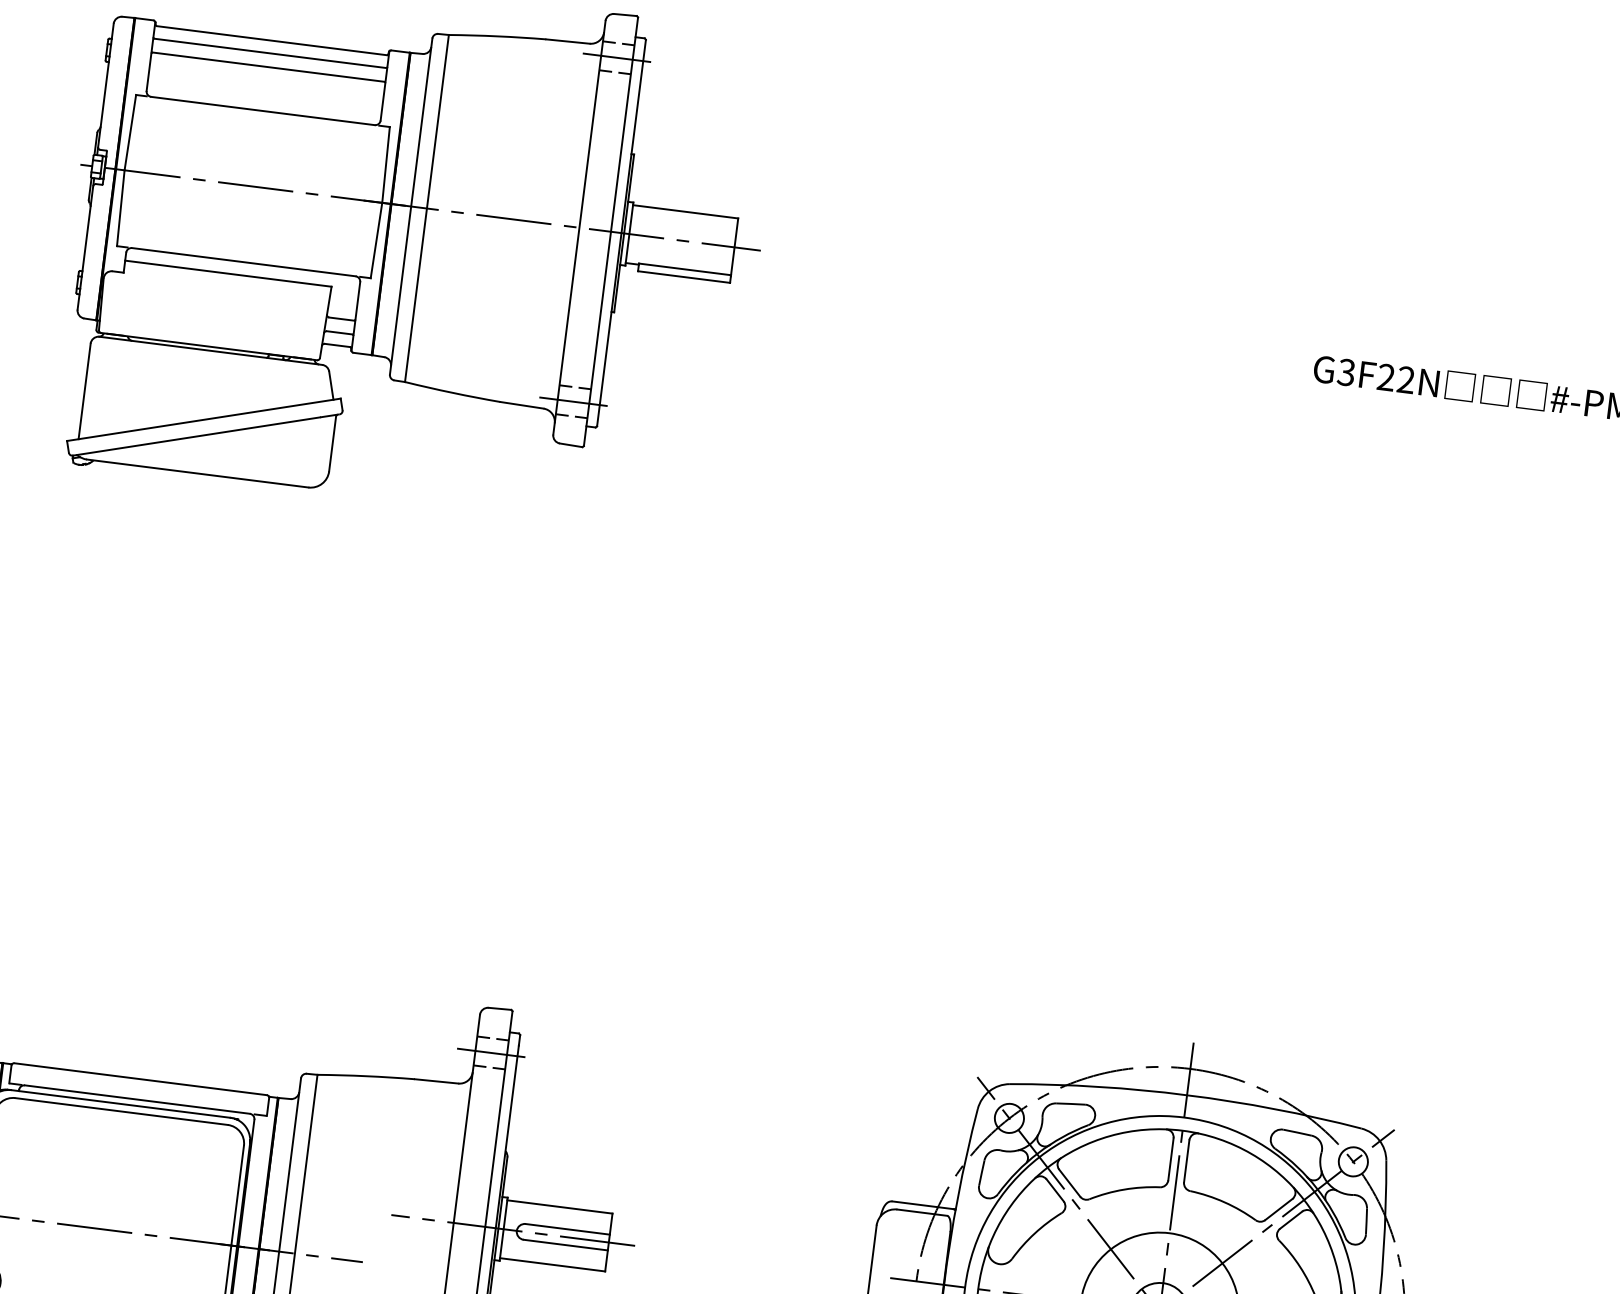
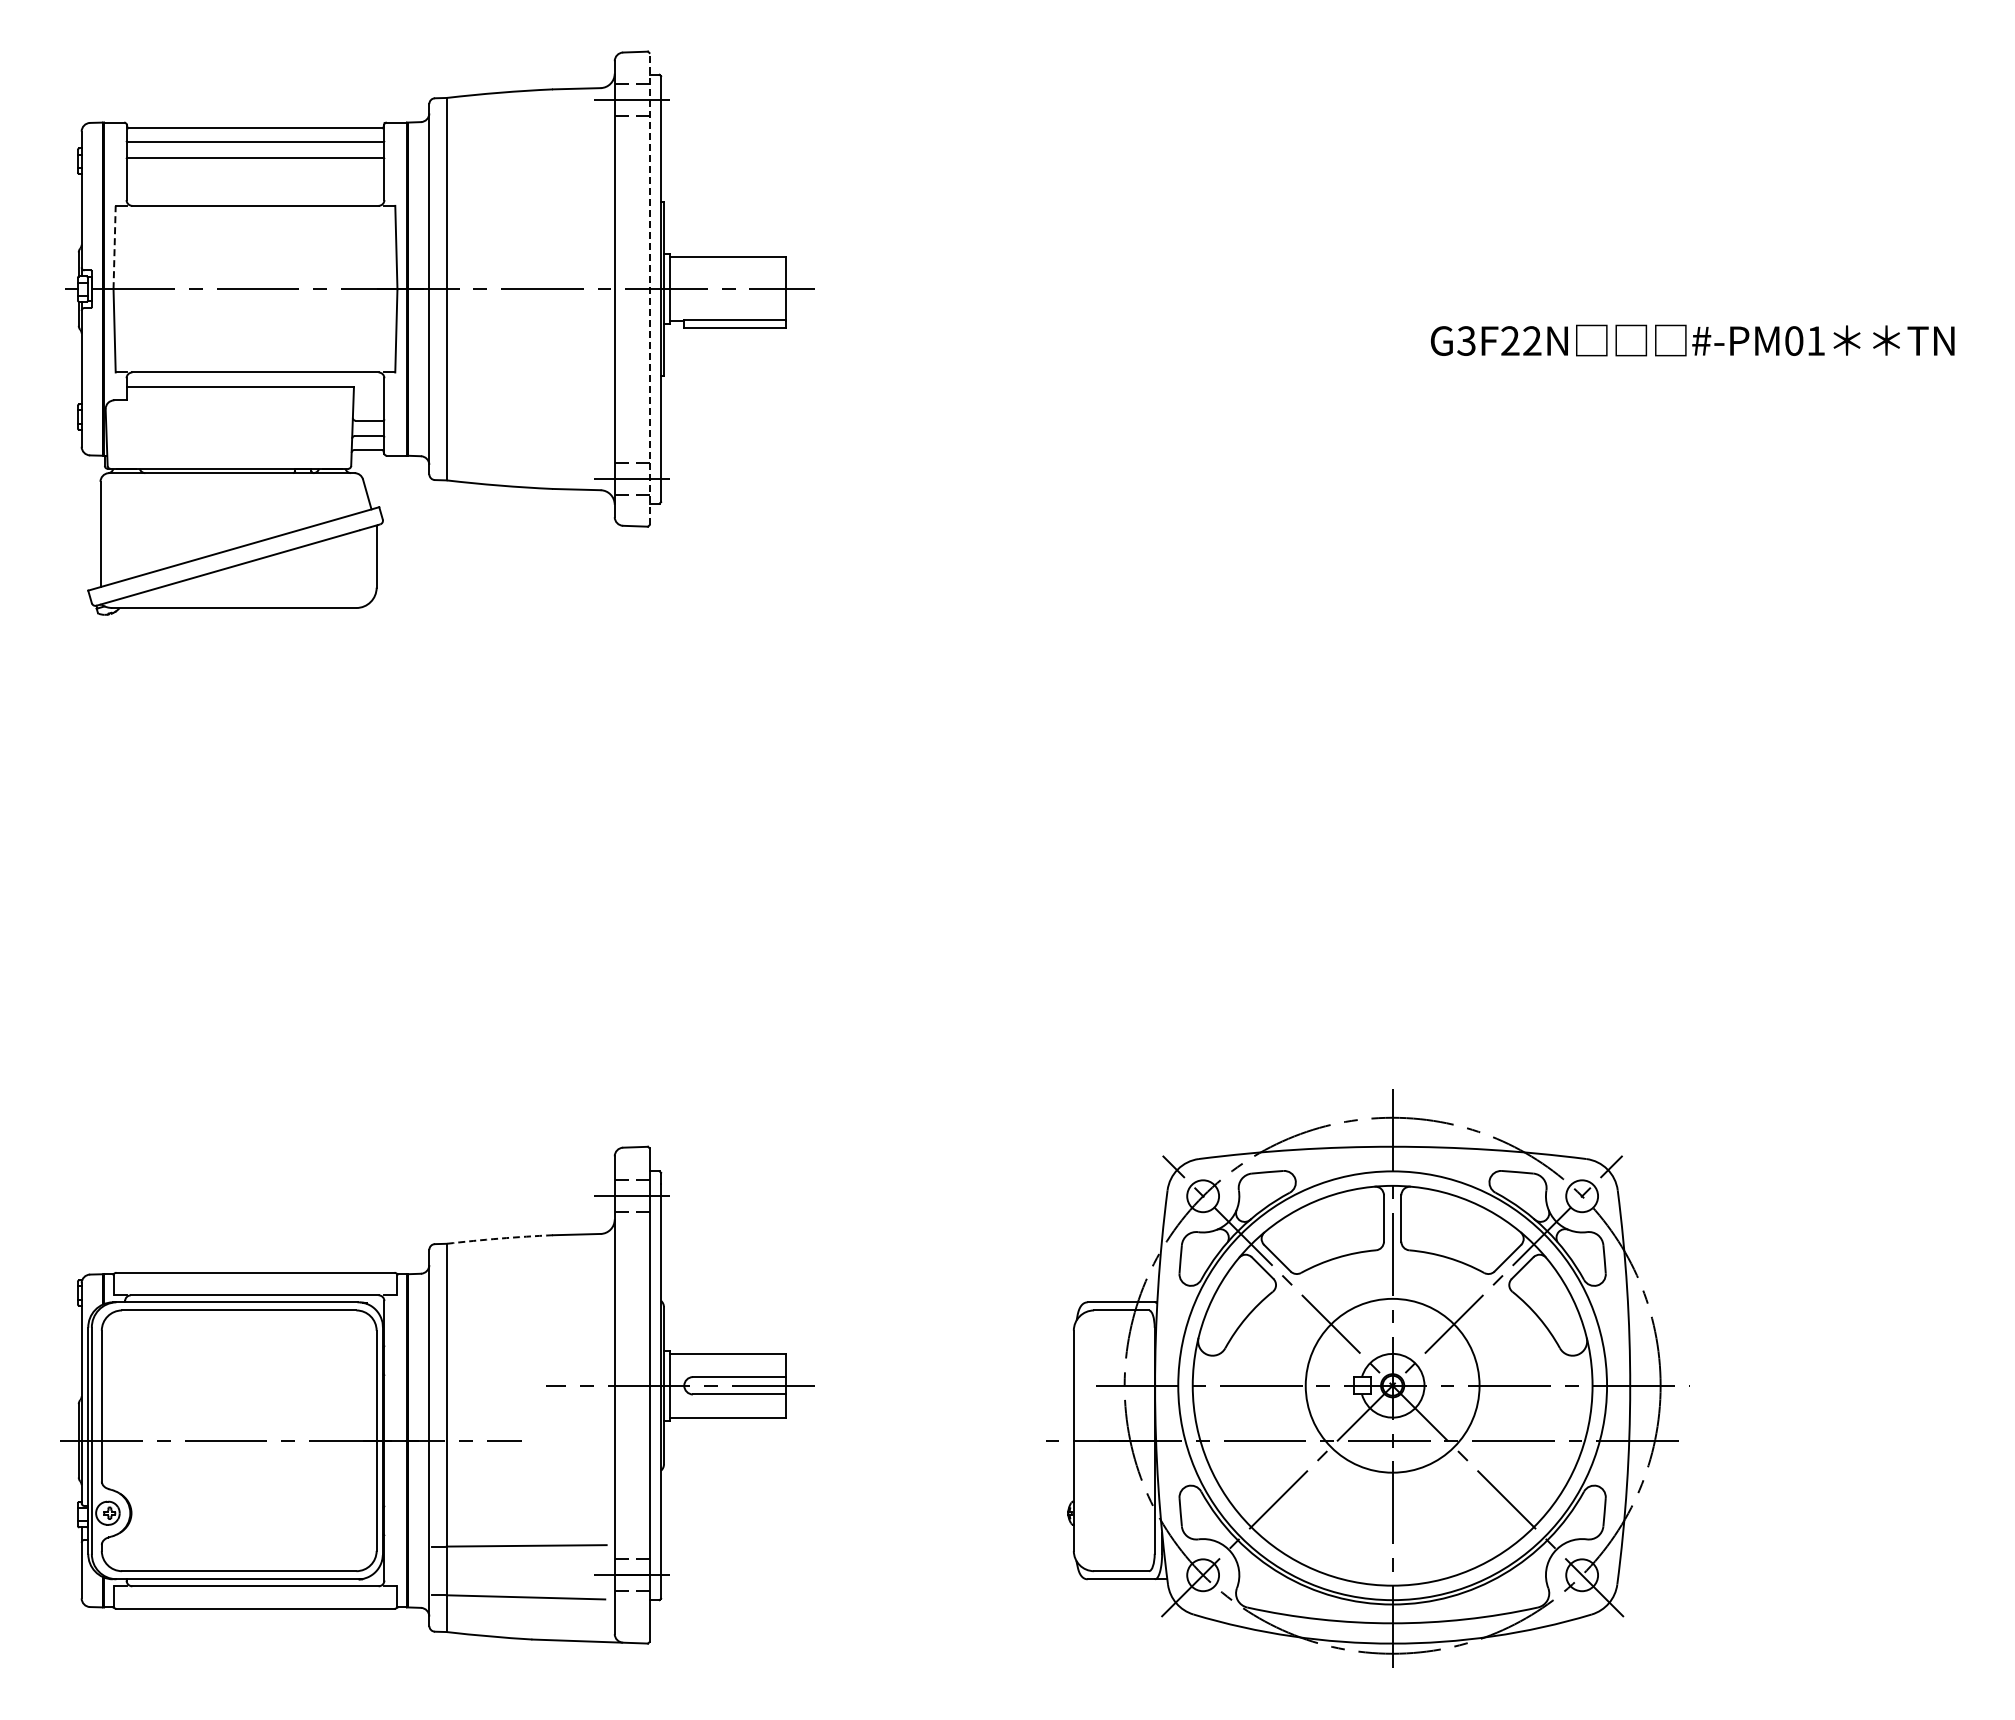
line: (130, 132) -> (114, 247), solid -> dashed
line: (611, 231) -> (649, 288), solid -> dashed
arc: (366, 1076) -> (499, 1238), solid -> dashed

